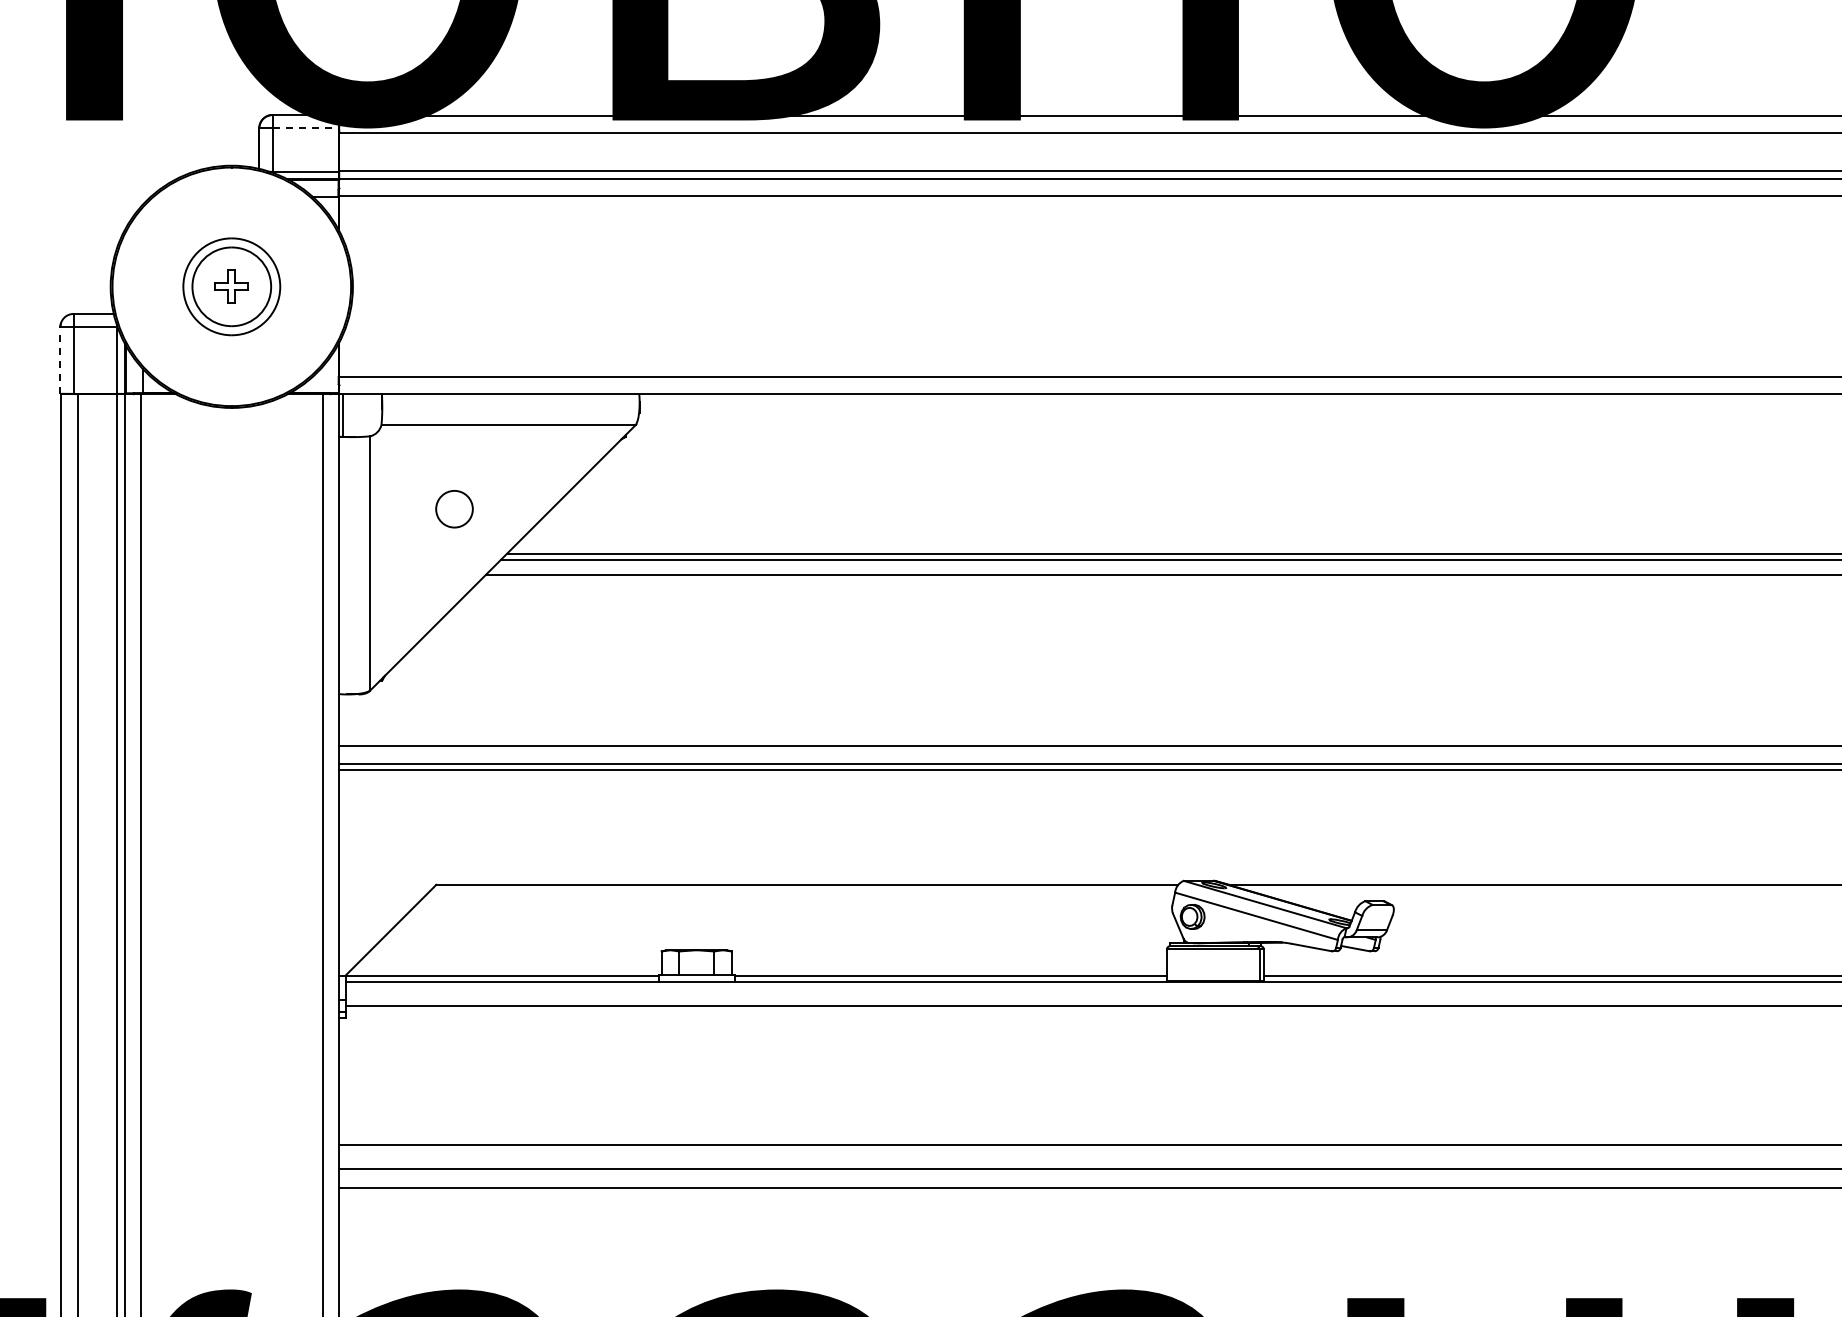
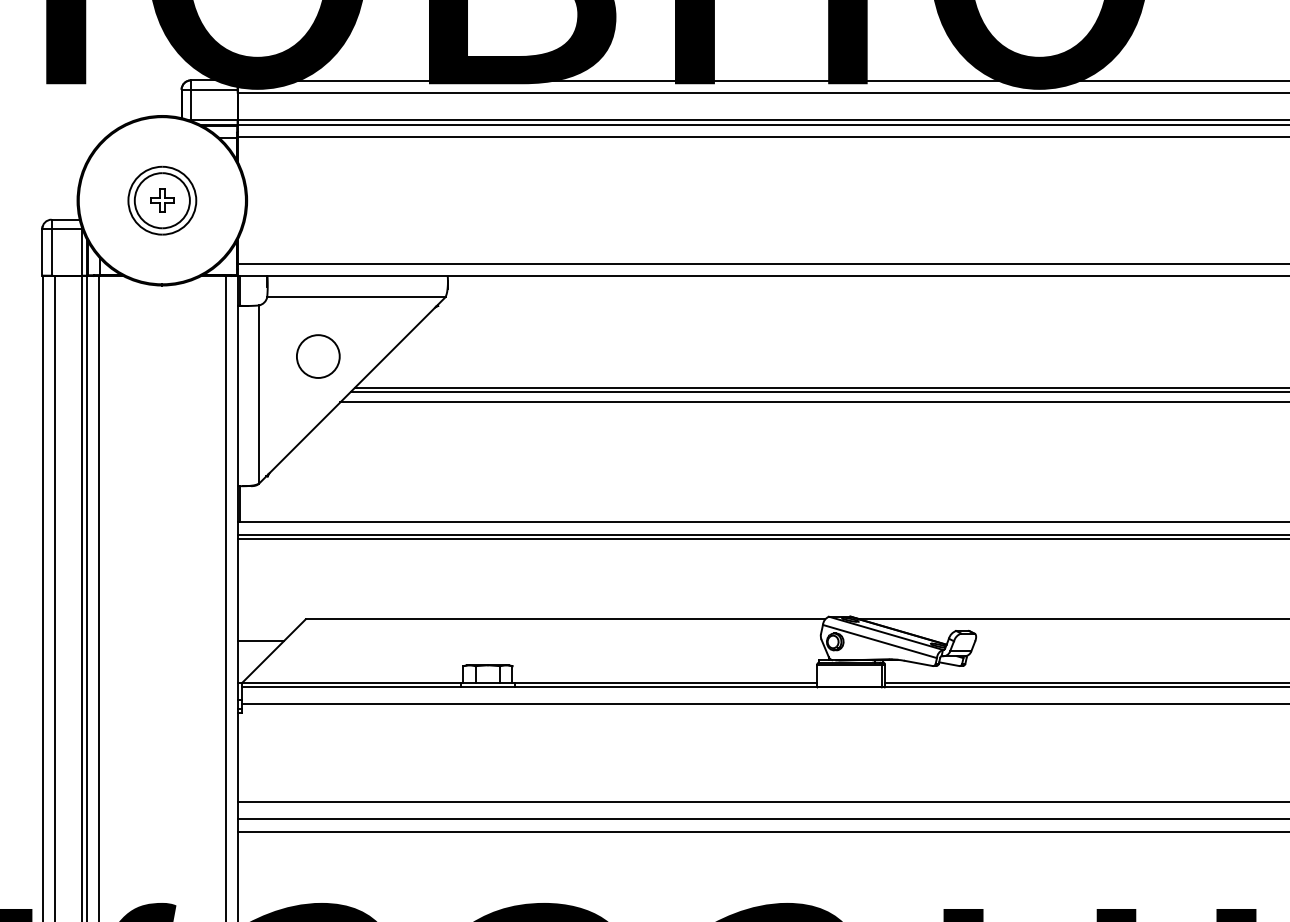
line: (306, 128) -> (214, 89), dashed -> solid
line: (60, 360) -> (42, 252), dashed -> solid
circle: (454, 508) -> (318, 355), size x1.67
line: (342, 719) -> (239, 503), added
line: (372, 915) -> (260, 640), added

